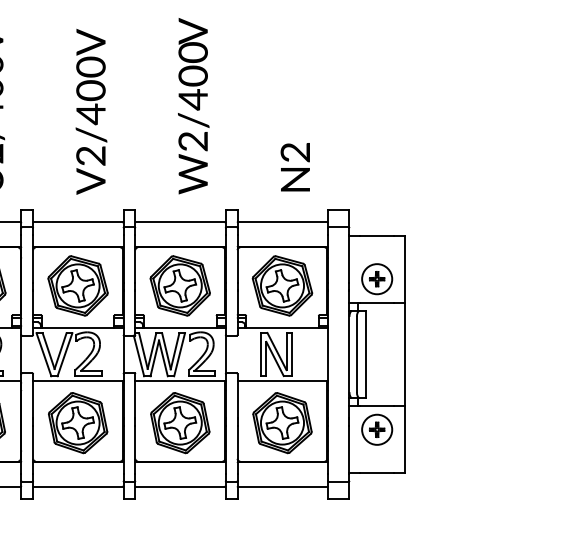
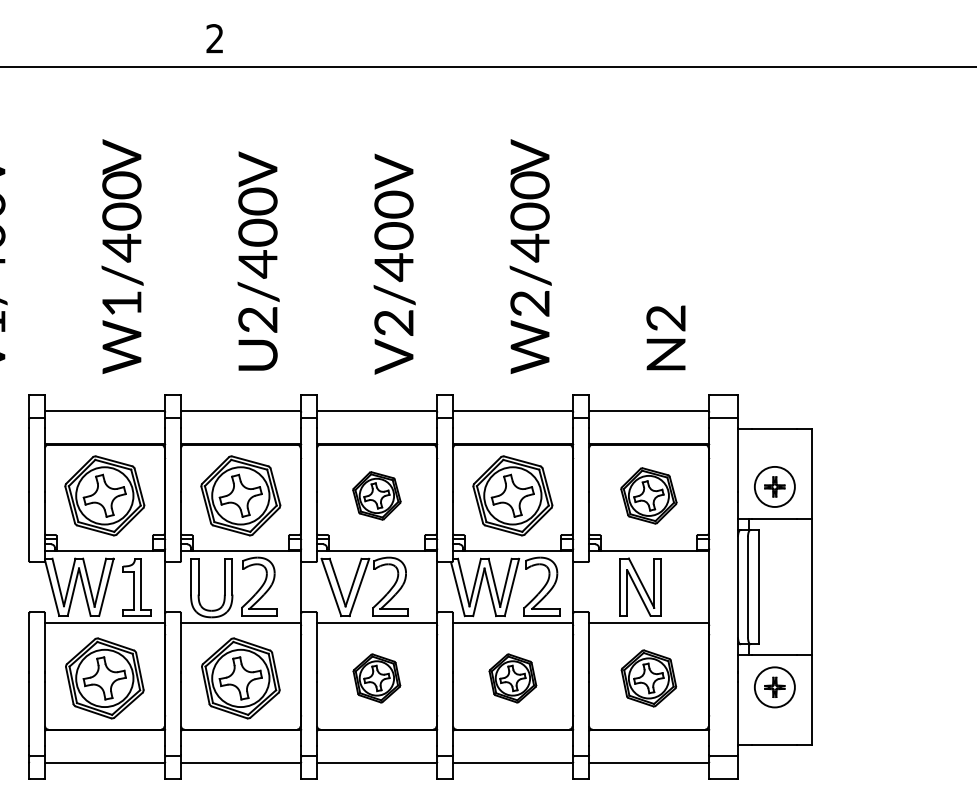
part: (77, 285) -> (376, 495), size x0.6
part: (282, 285) -> (648, 495), size x0.7
part: (77, 423) -> (376, 678), size x0.6
part: (180, 423) -> (512, 678), size x0.6
part: (282, 423) -> (648, 678), size x0.7

